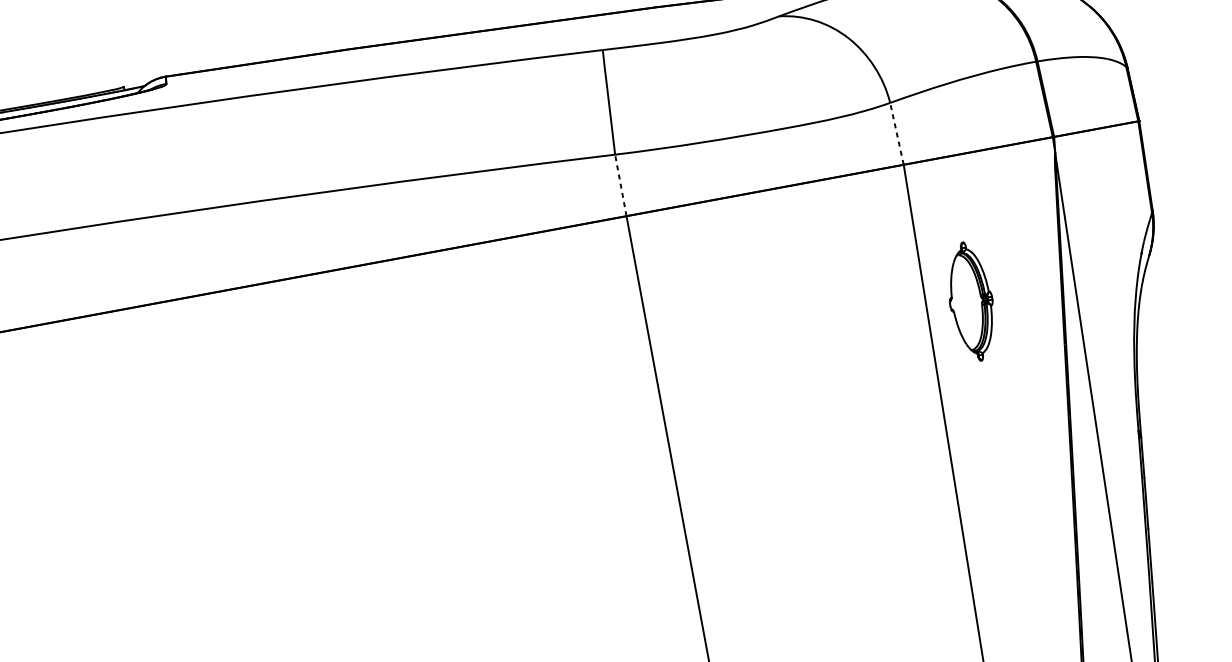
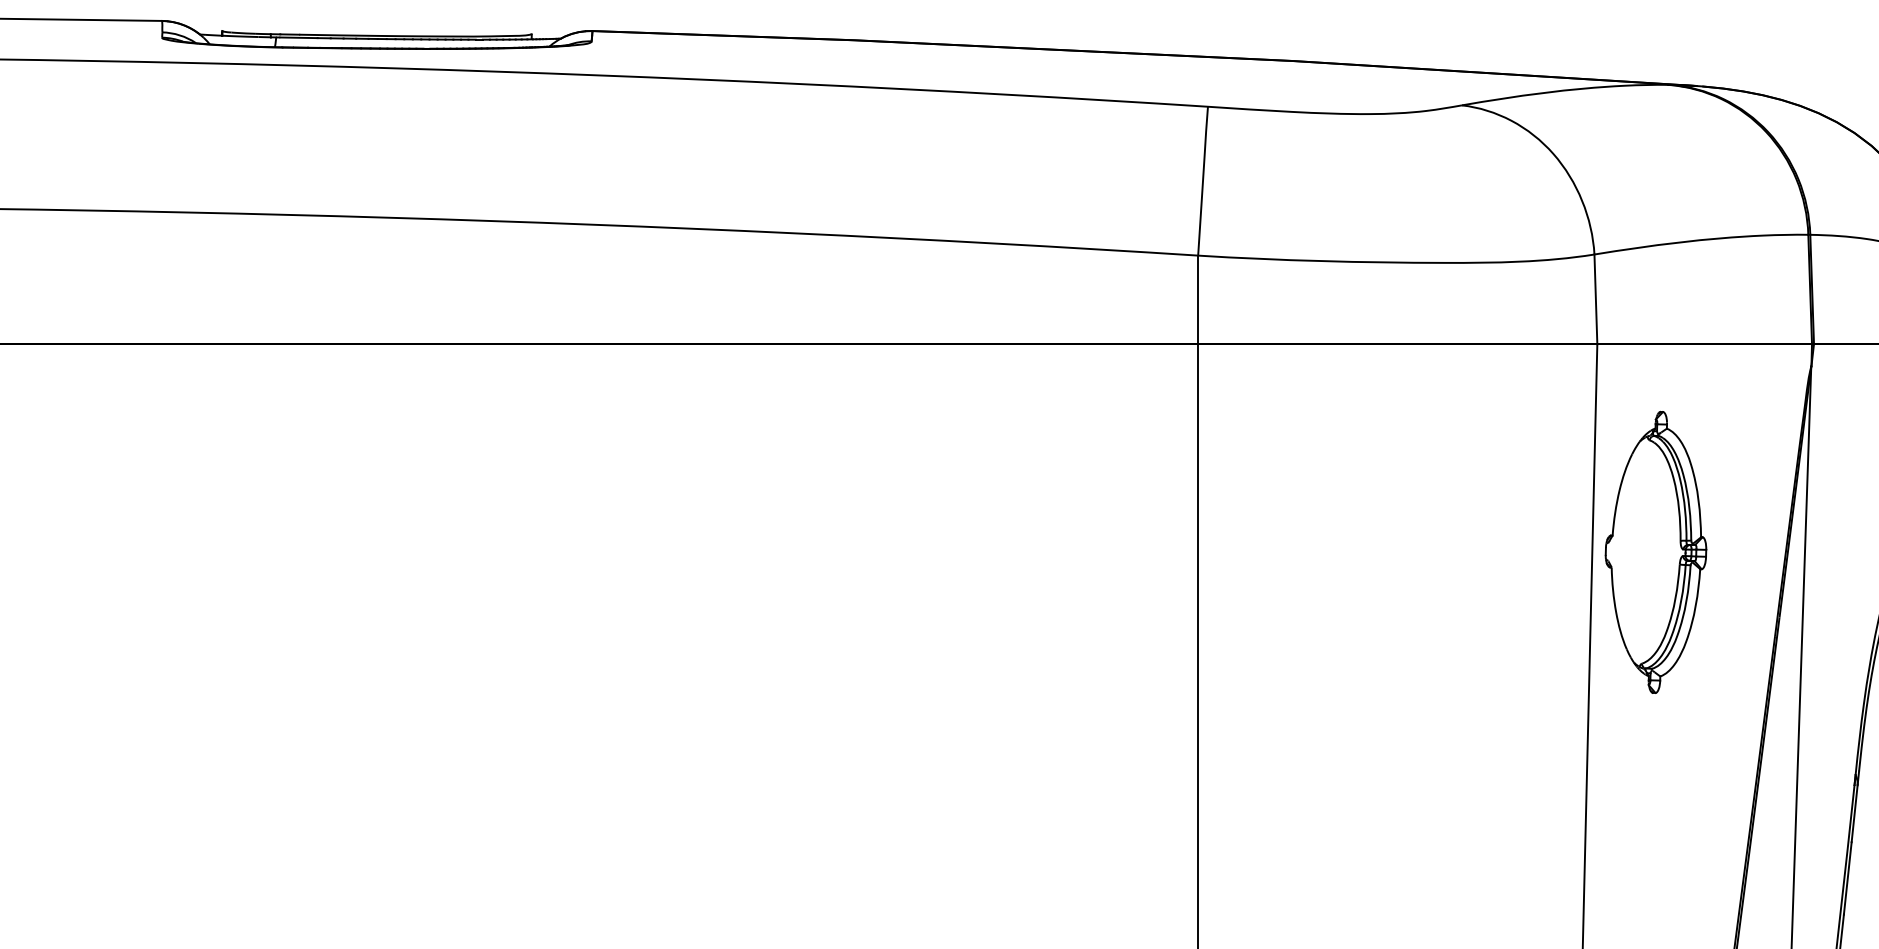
line: (896, 134) -> (1595, 299), dashed -> solid
line: (621, 185) -> (1198, 299), dashed -> solid
part: (970, 301) -> (1655, 551), size x1.67

